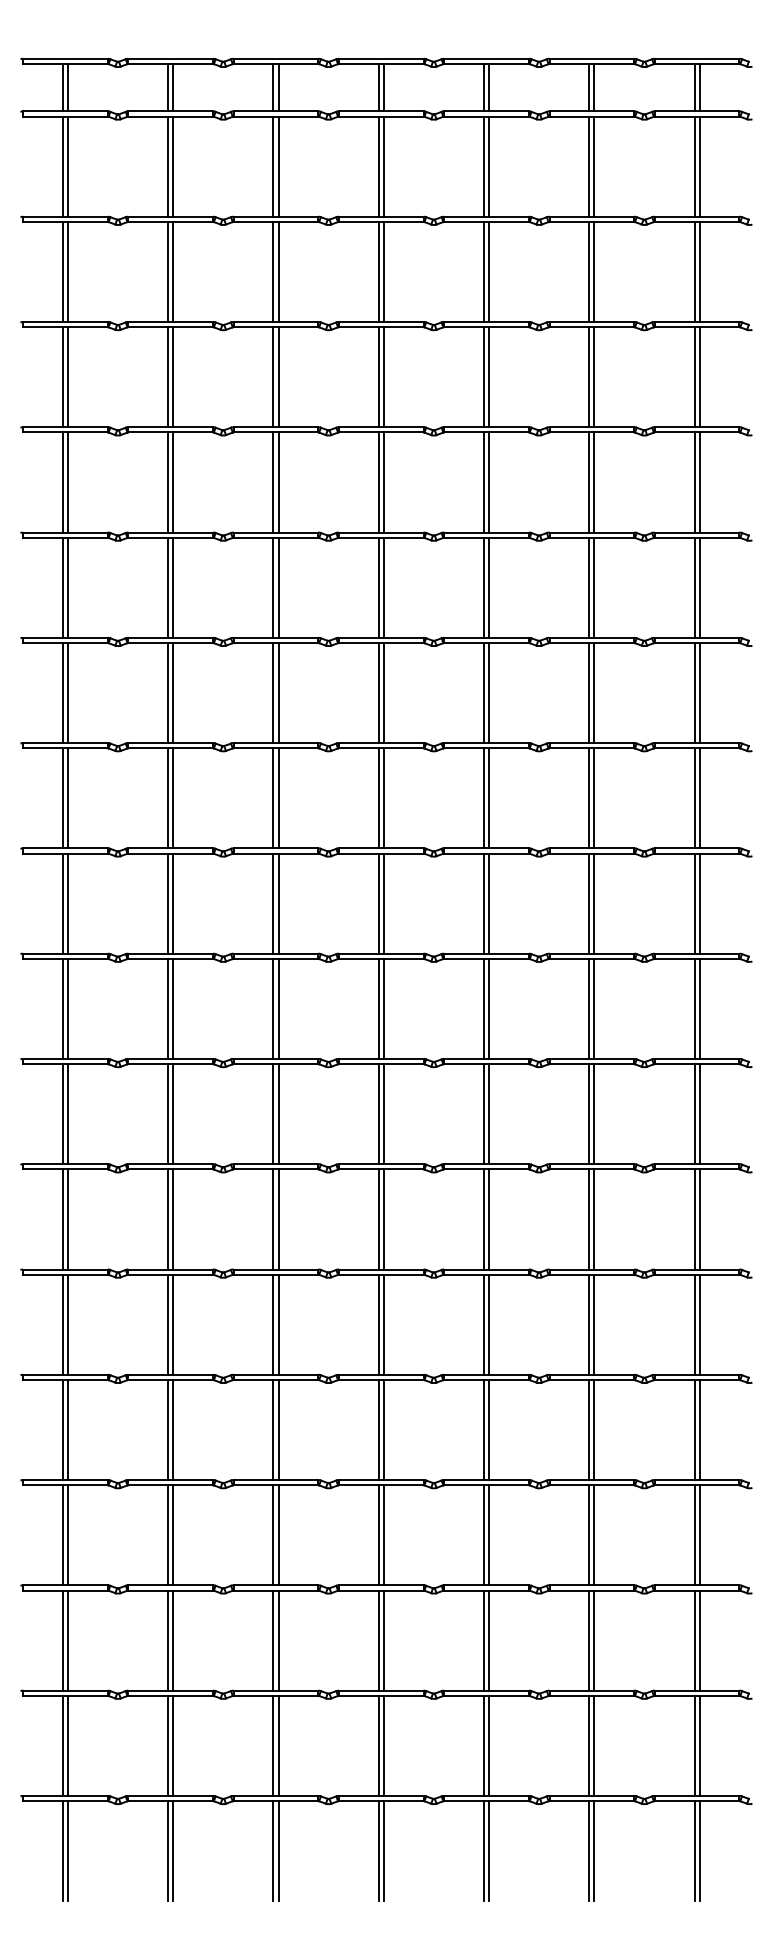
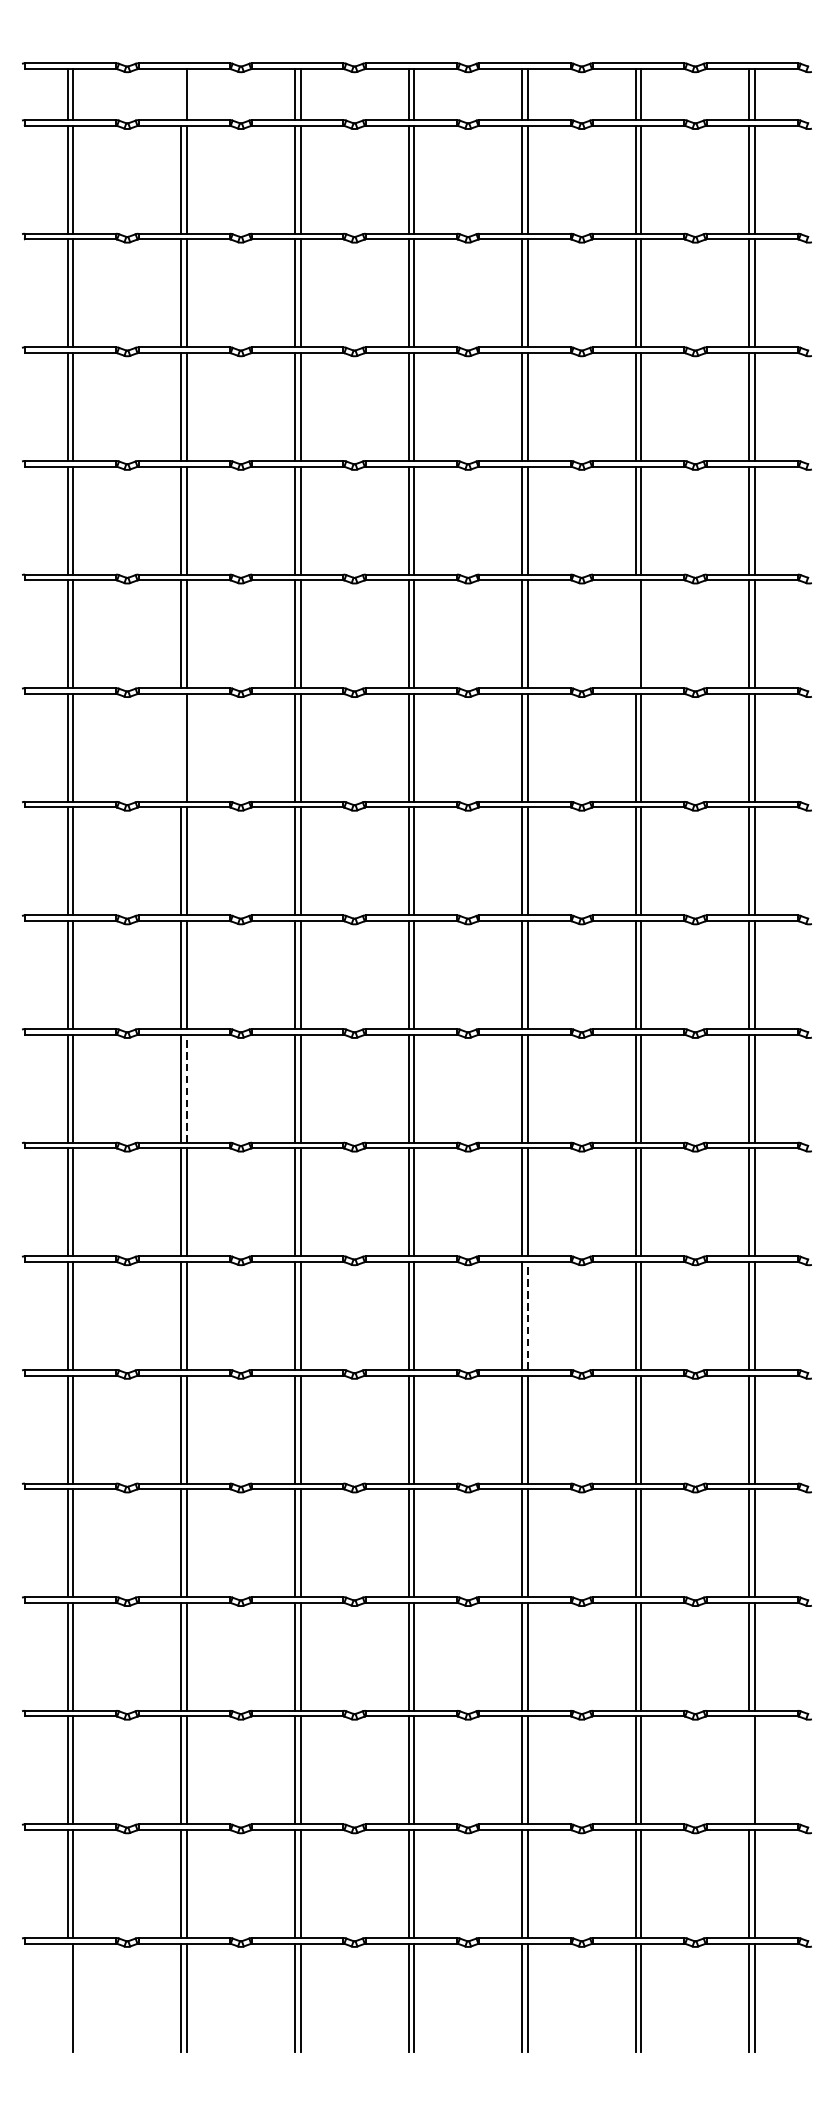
line: (168, 87) -> (181, 94), removed
line: (589, 587) -> (636, 633), removed
line: (168, 693) -> (181, 748), removed
line: (173, 1008) -> (187, 1088), solid -> dashed
line: (489, 1218) -> (528, 1314), solid -> dashed
line: (694, 1640) -> (749, 1770), removed
line: (62, 1851) -> (67, 1998), removed

